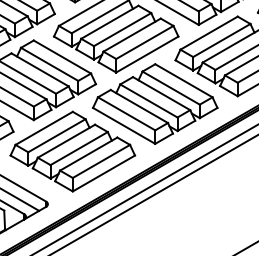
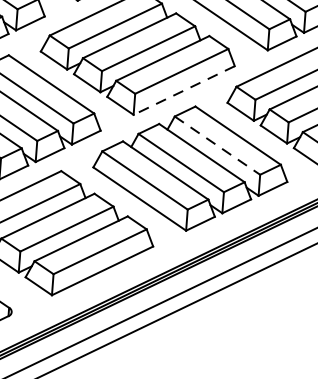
line: (147, 54) -> (184, 90), solid -> dashed
line: (171, 88) -> (217, 146), solid -> dashed

